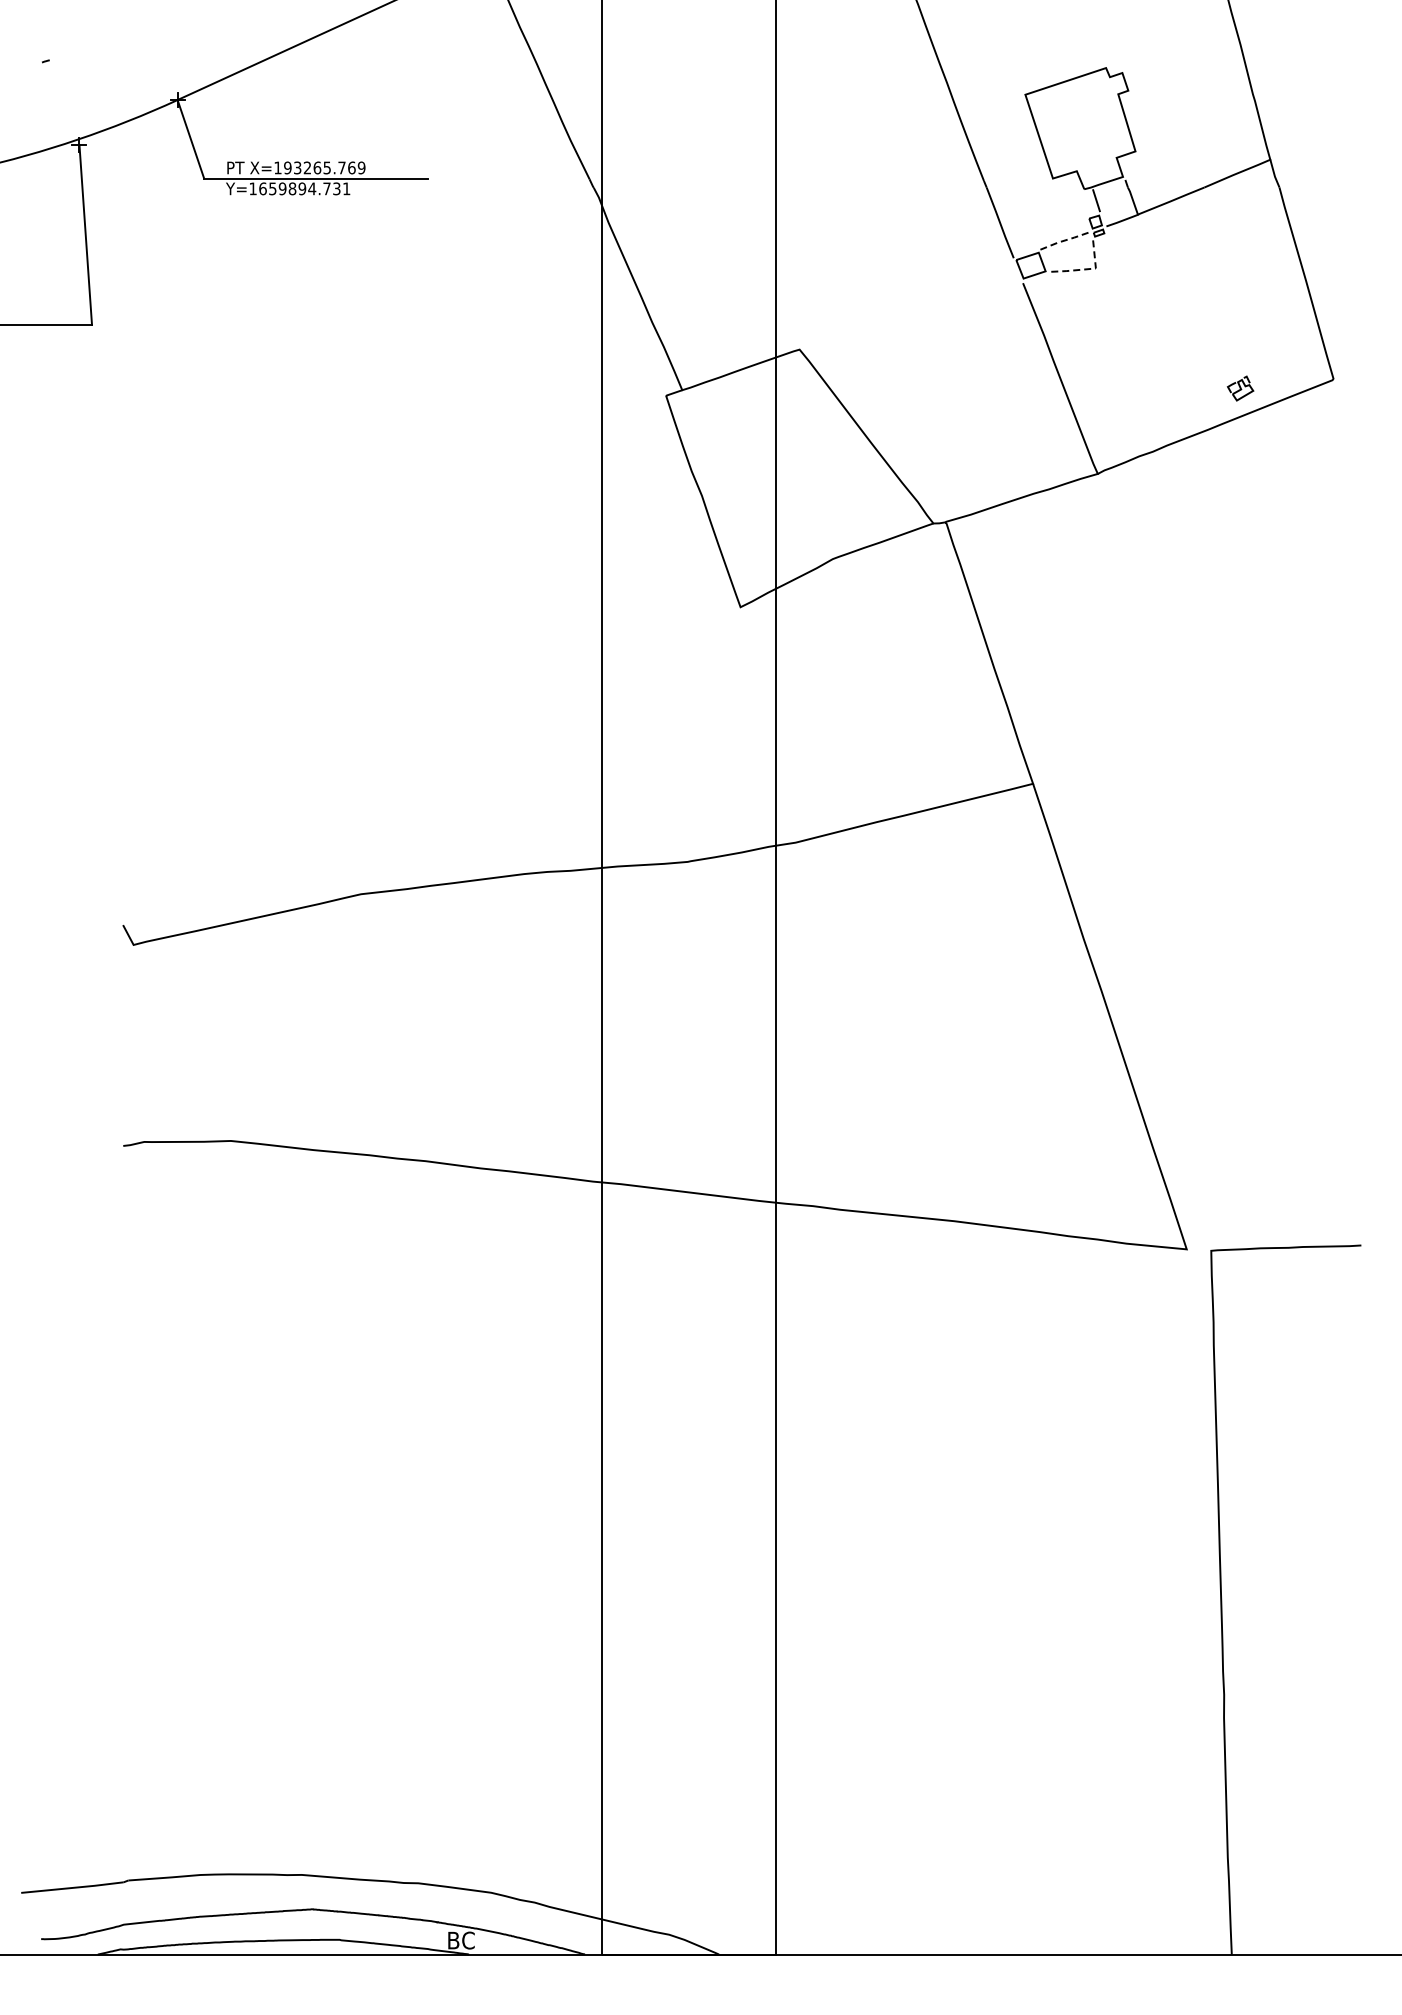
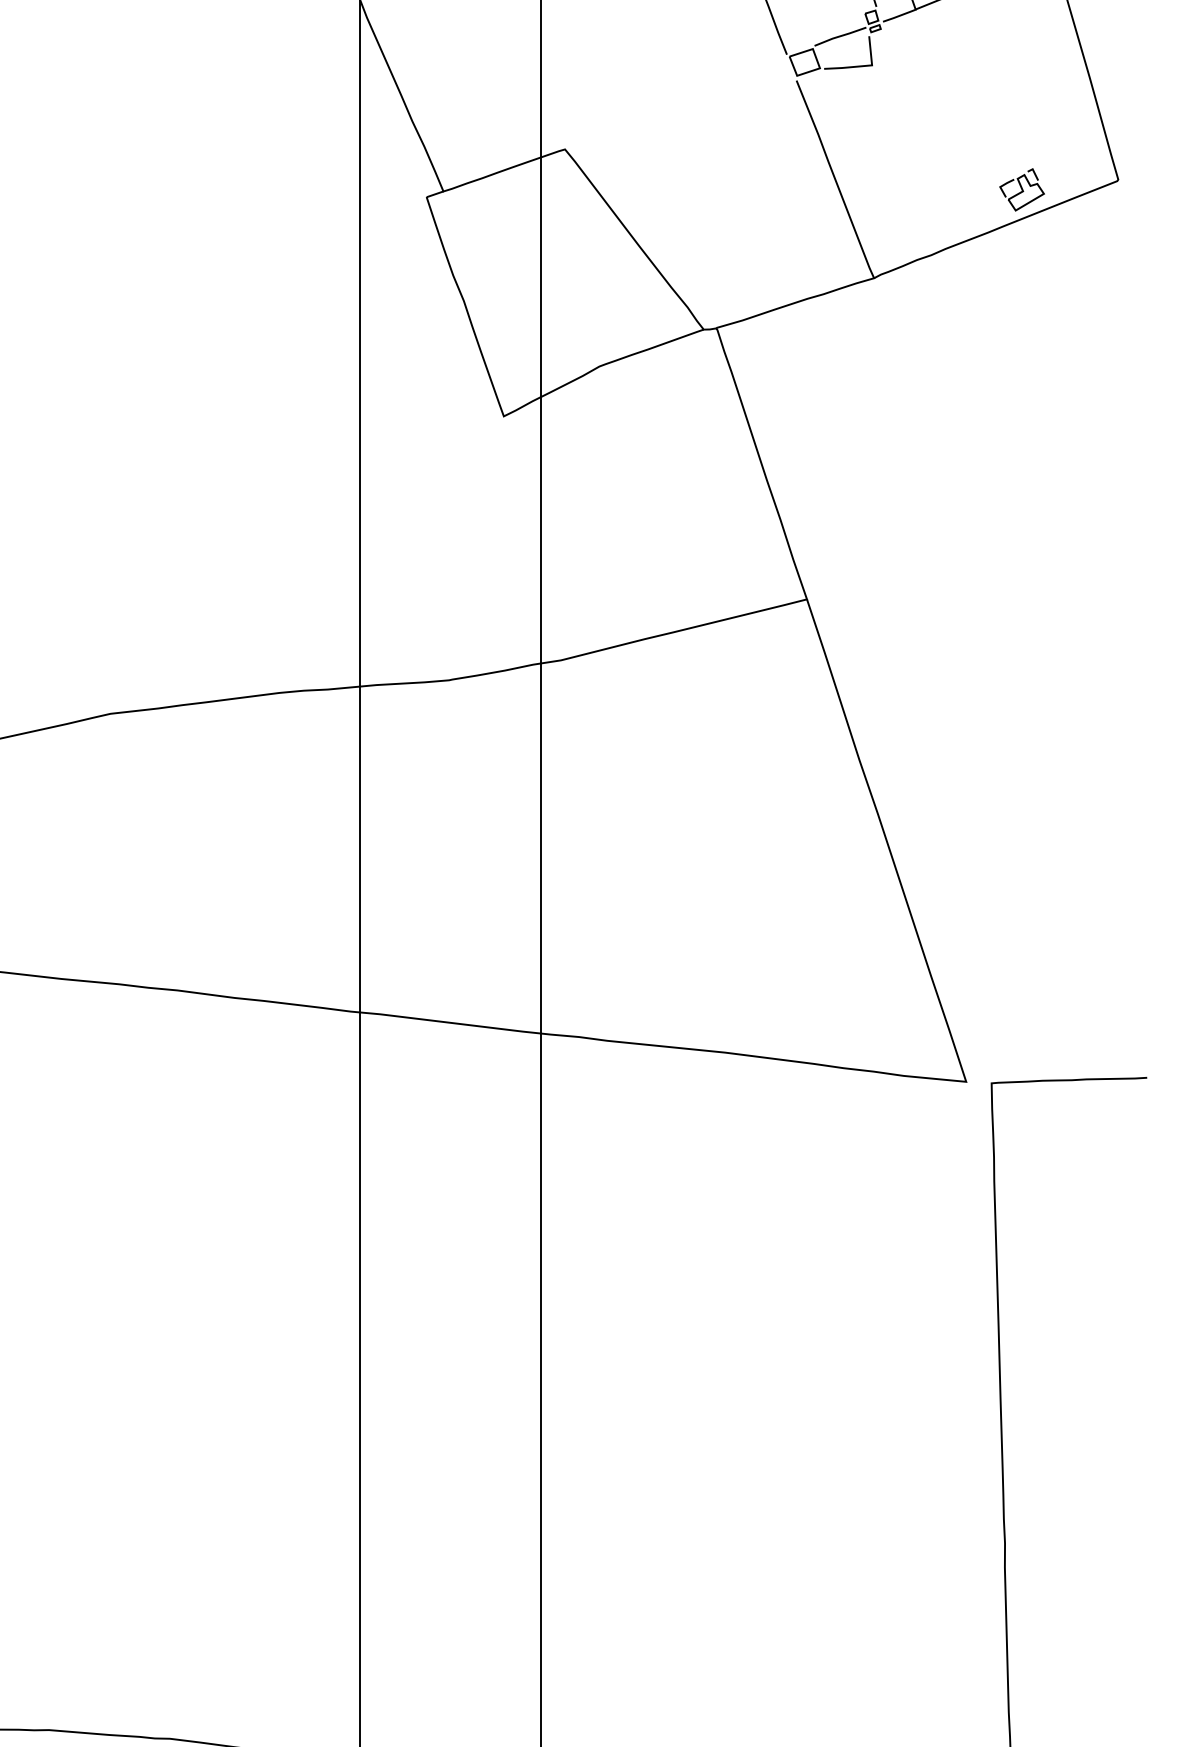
line: (1066, 240) -> (841, 36), dashed -> solid
line: (1086, 269) -> (862, 66), dashed -> solid
part: (1240, 388) -> (1021, 189), size x1.67

